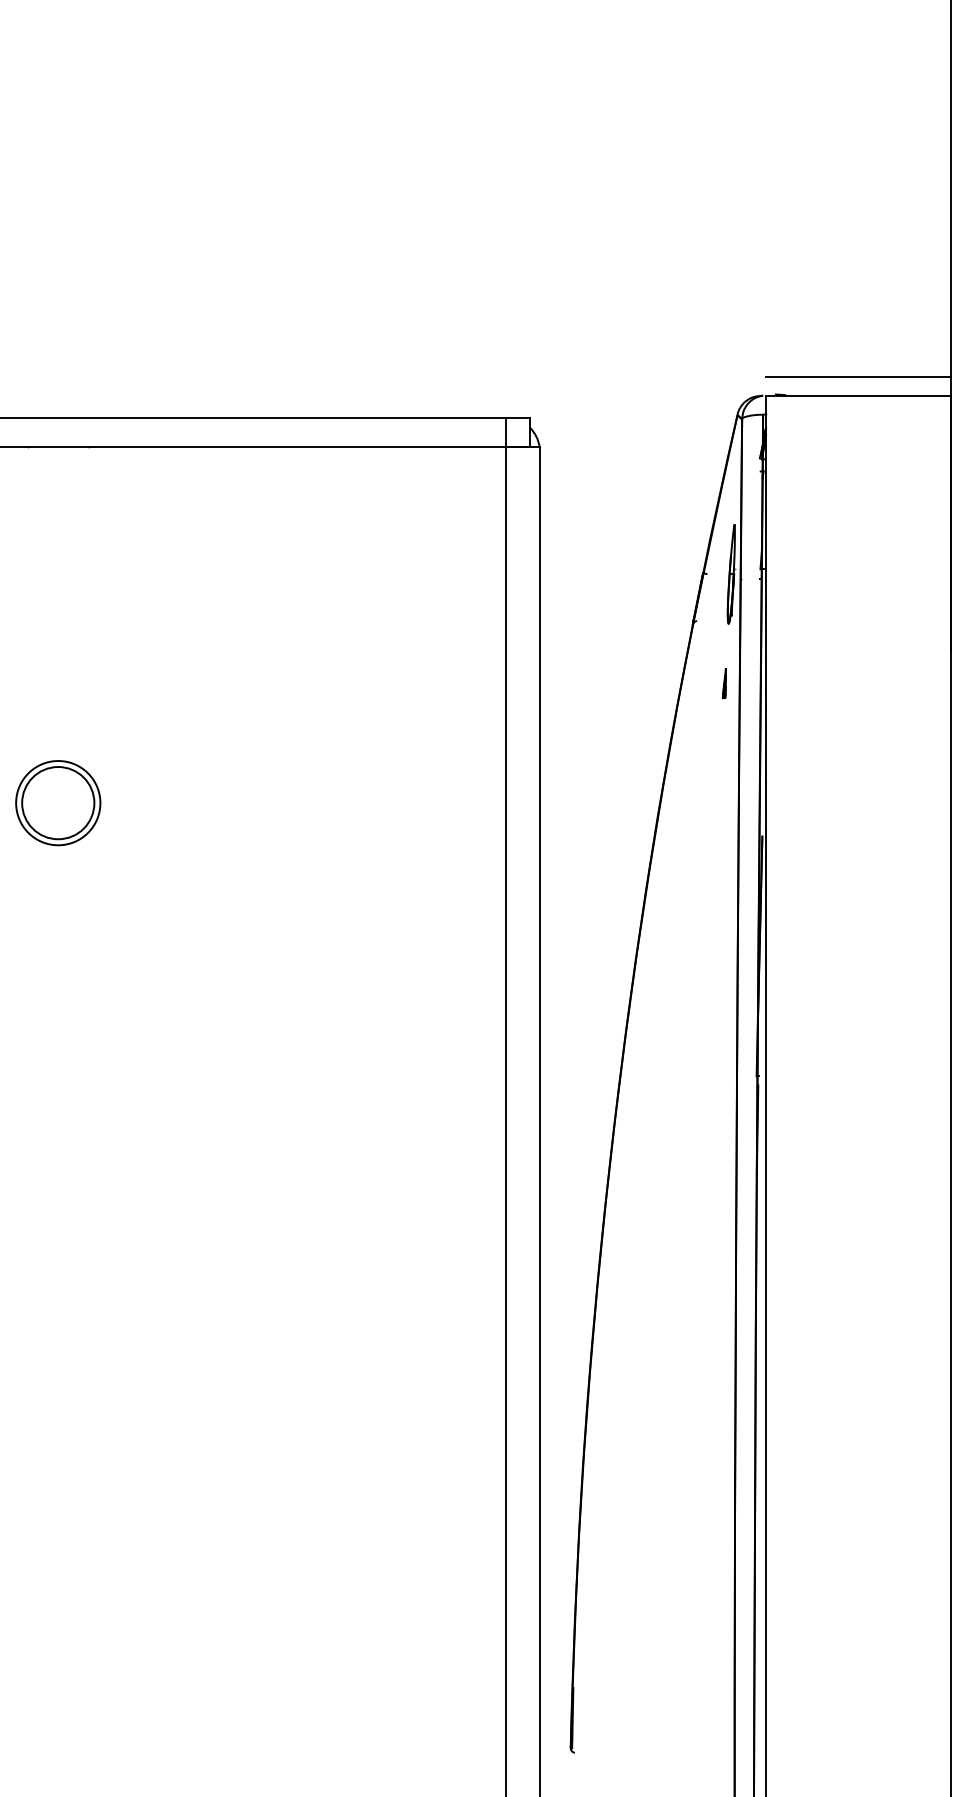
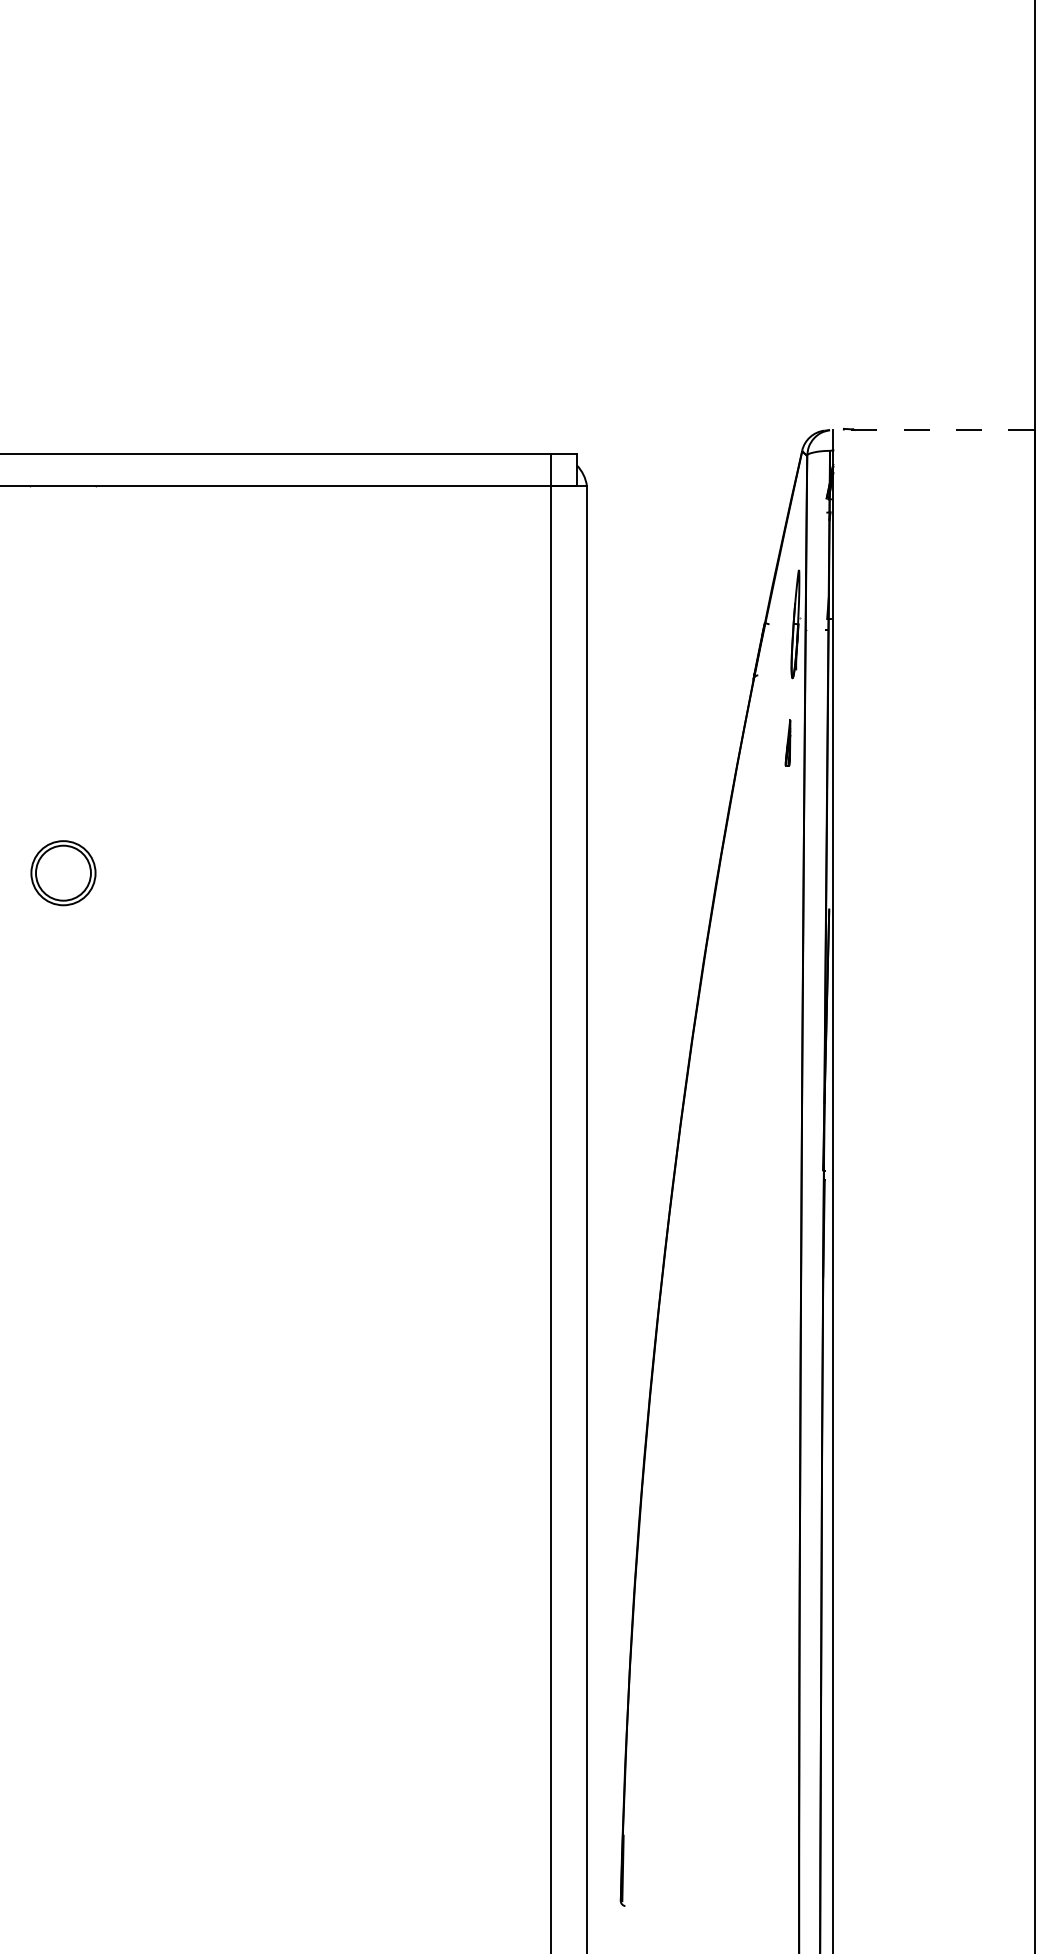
line: (858, 376) -> (933, 409), removed
line: (858, 395) -> (933, 430), solid -> dashed
part: (724, 683) -> (787, 743), size x1.4
part: (58, 802) -> (63, 872), size x0.7

